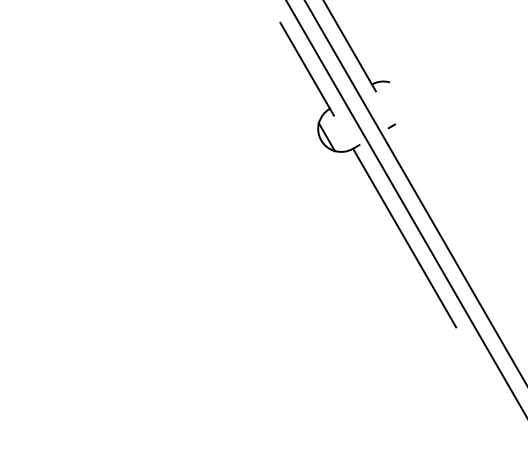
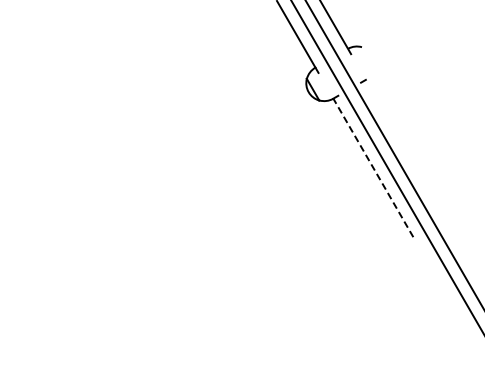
line: (404, 237) -> (373, 167), solid -> dashed

